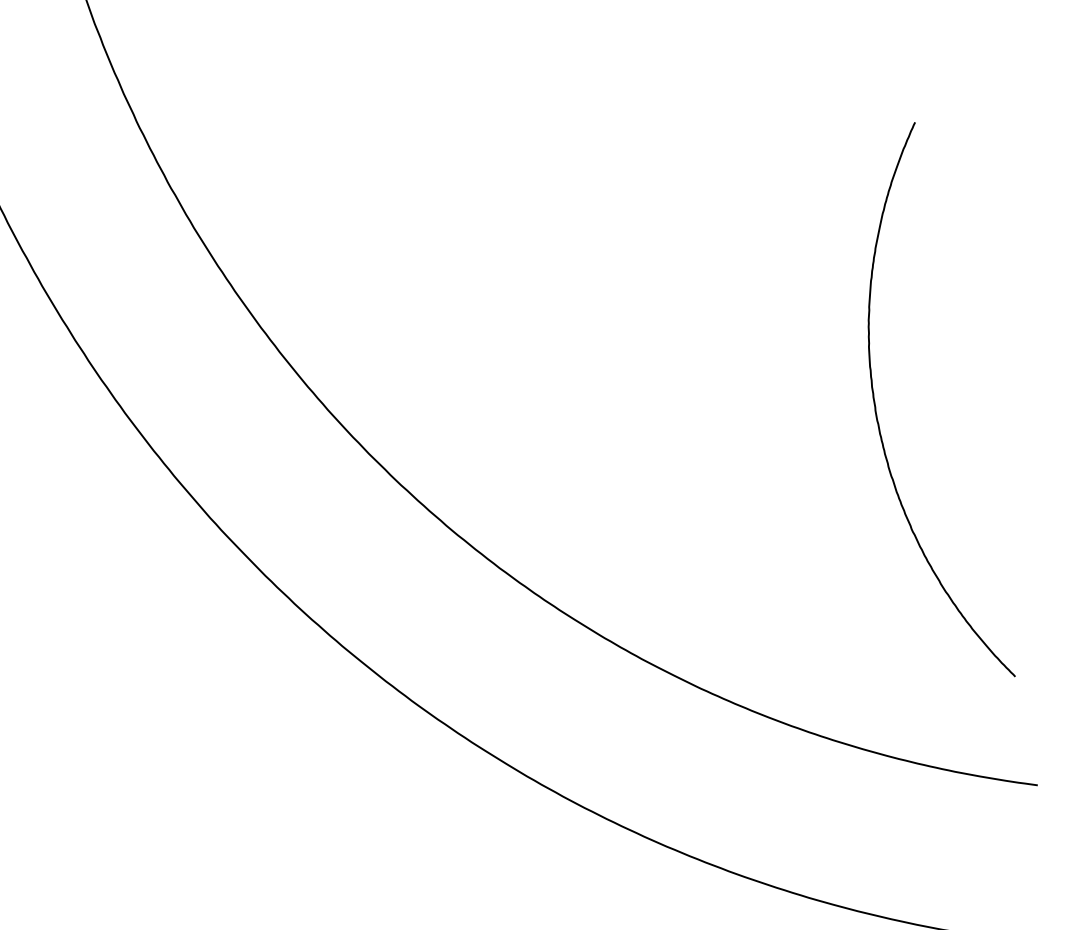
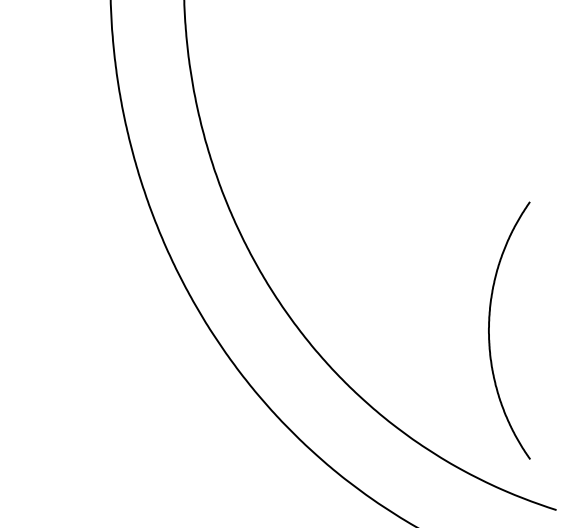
curve: (877, 414) -> (489, 330), moved

